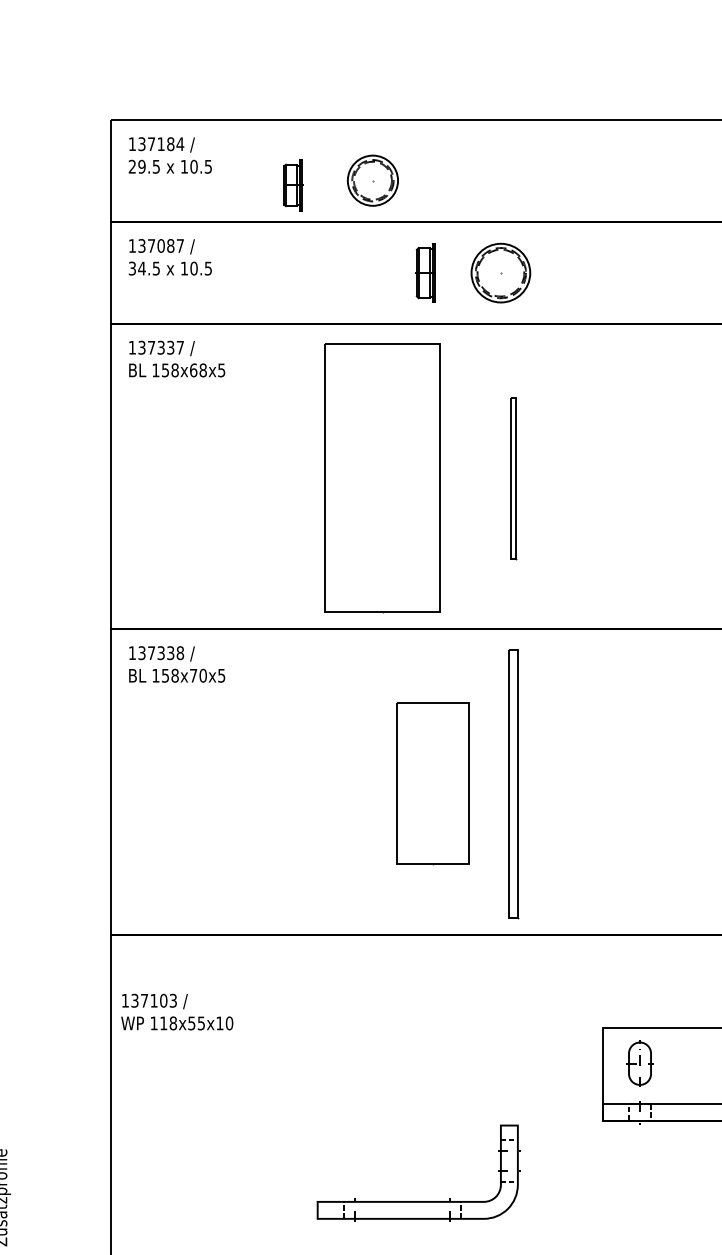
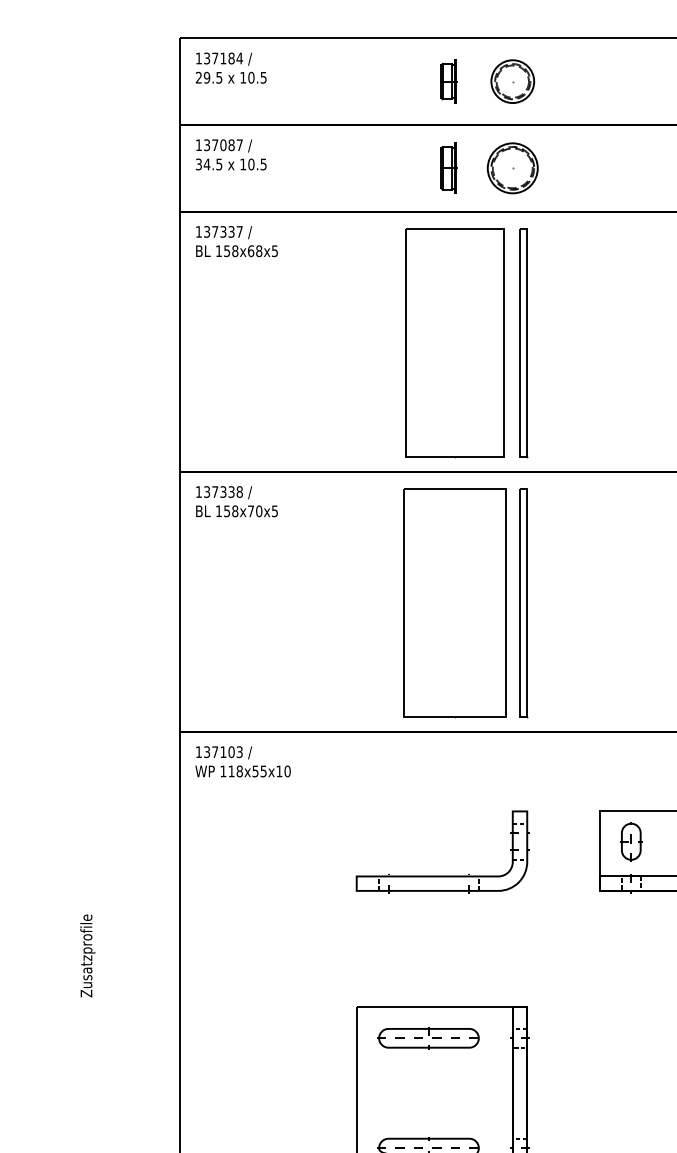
part: (372, 180) -> (512, 81), moved
part: (292, 185) -> (448, 81), moved
part: (381, 478) -> (454, 343), moved
part: (513, 478) -> (523, 343), size x1.67
part: (432, 783) -> (454, 603), size x1.67
text: (176, 1011) -> (242, 761), moved
part: (418, 1200) -> (442, 875), moved

